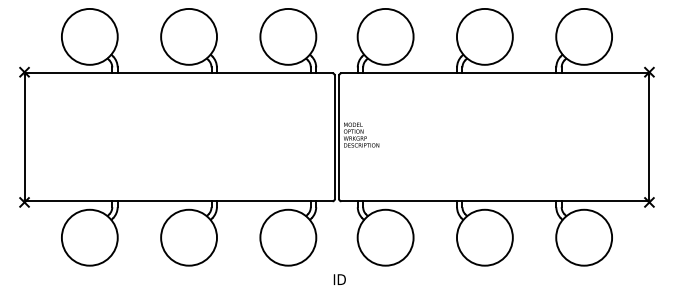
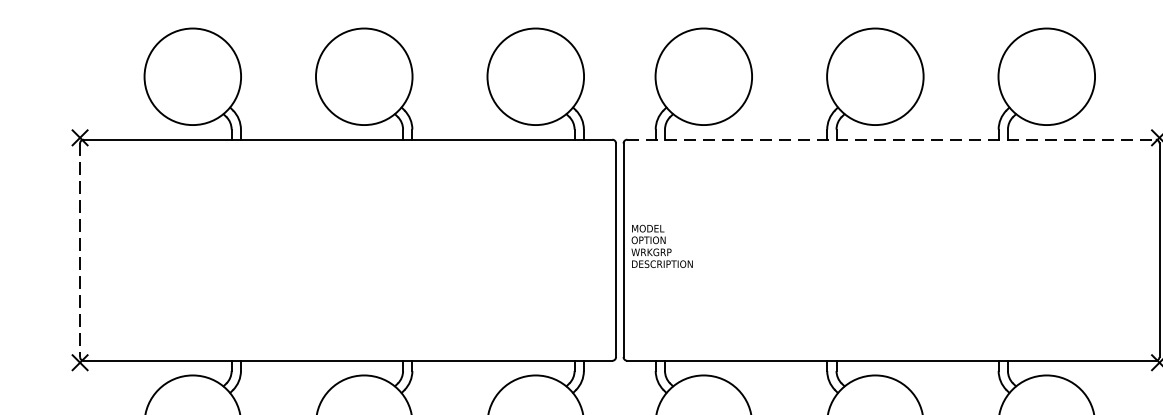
line: (494, 73) -> (891, 140), solid -> dashed
line: (24, 137) -> (80, 250), solid -> dashed

